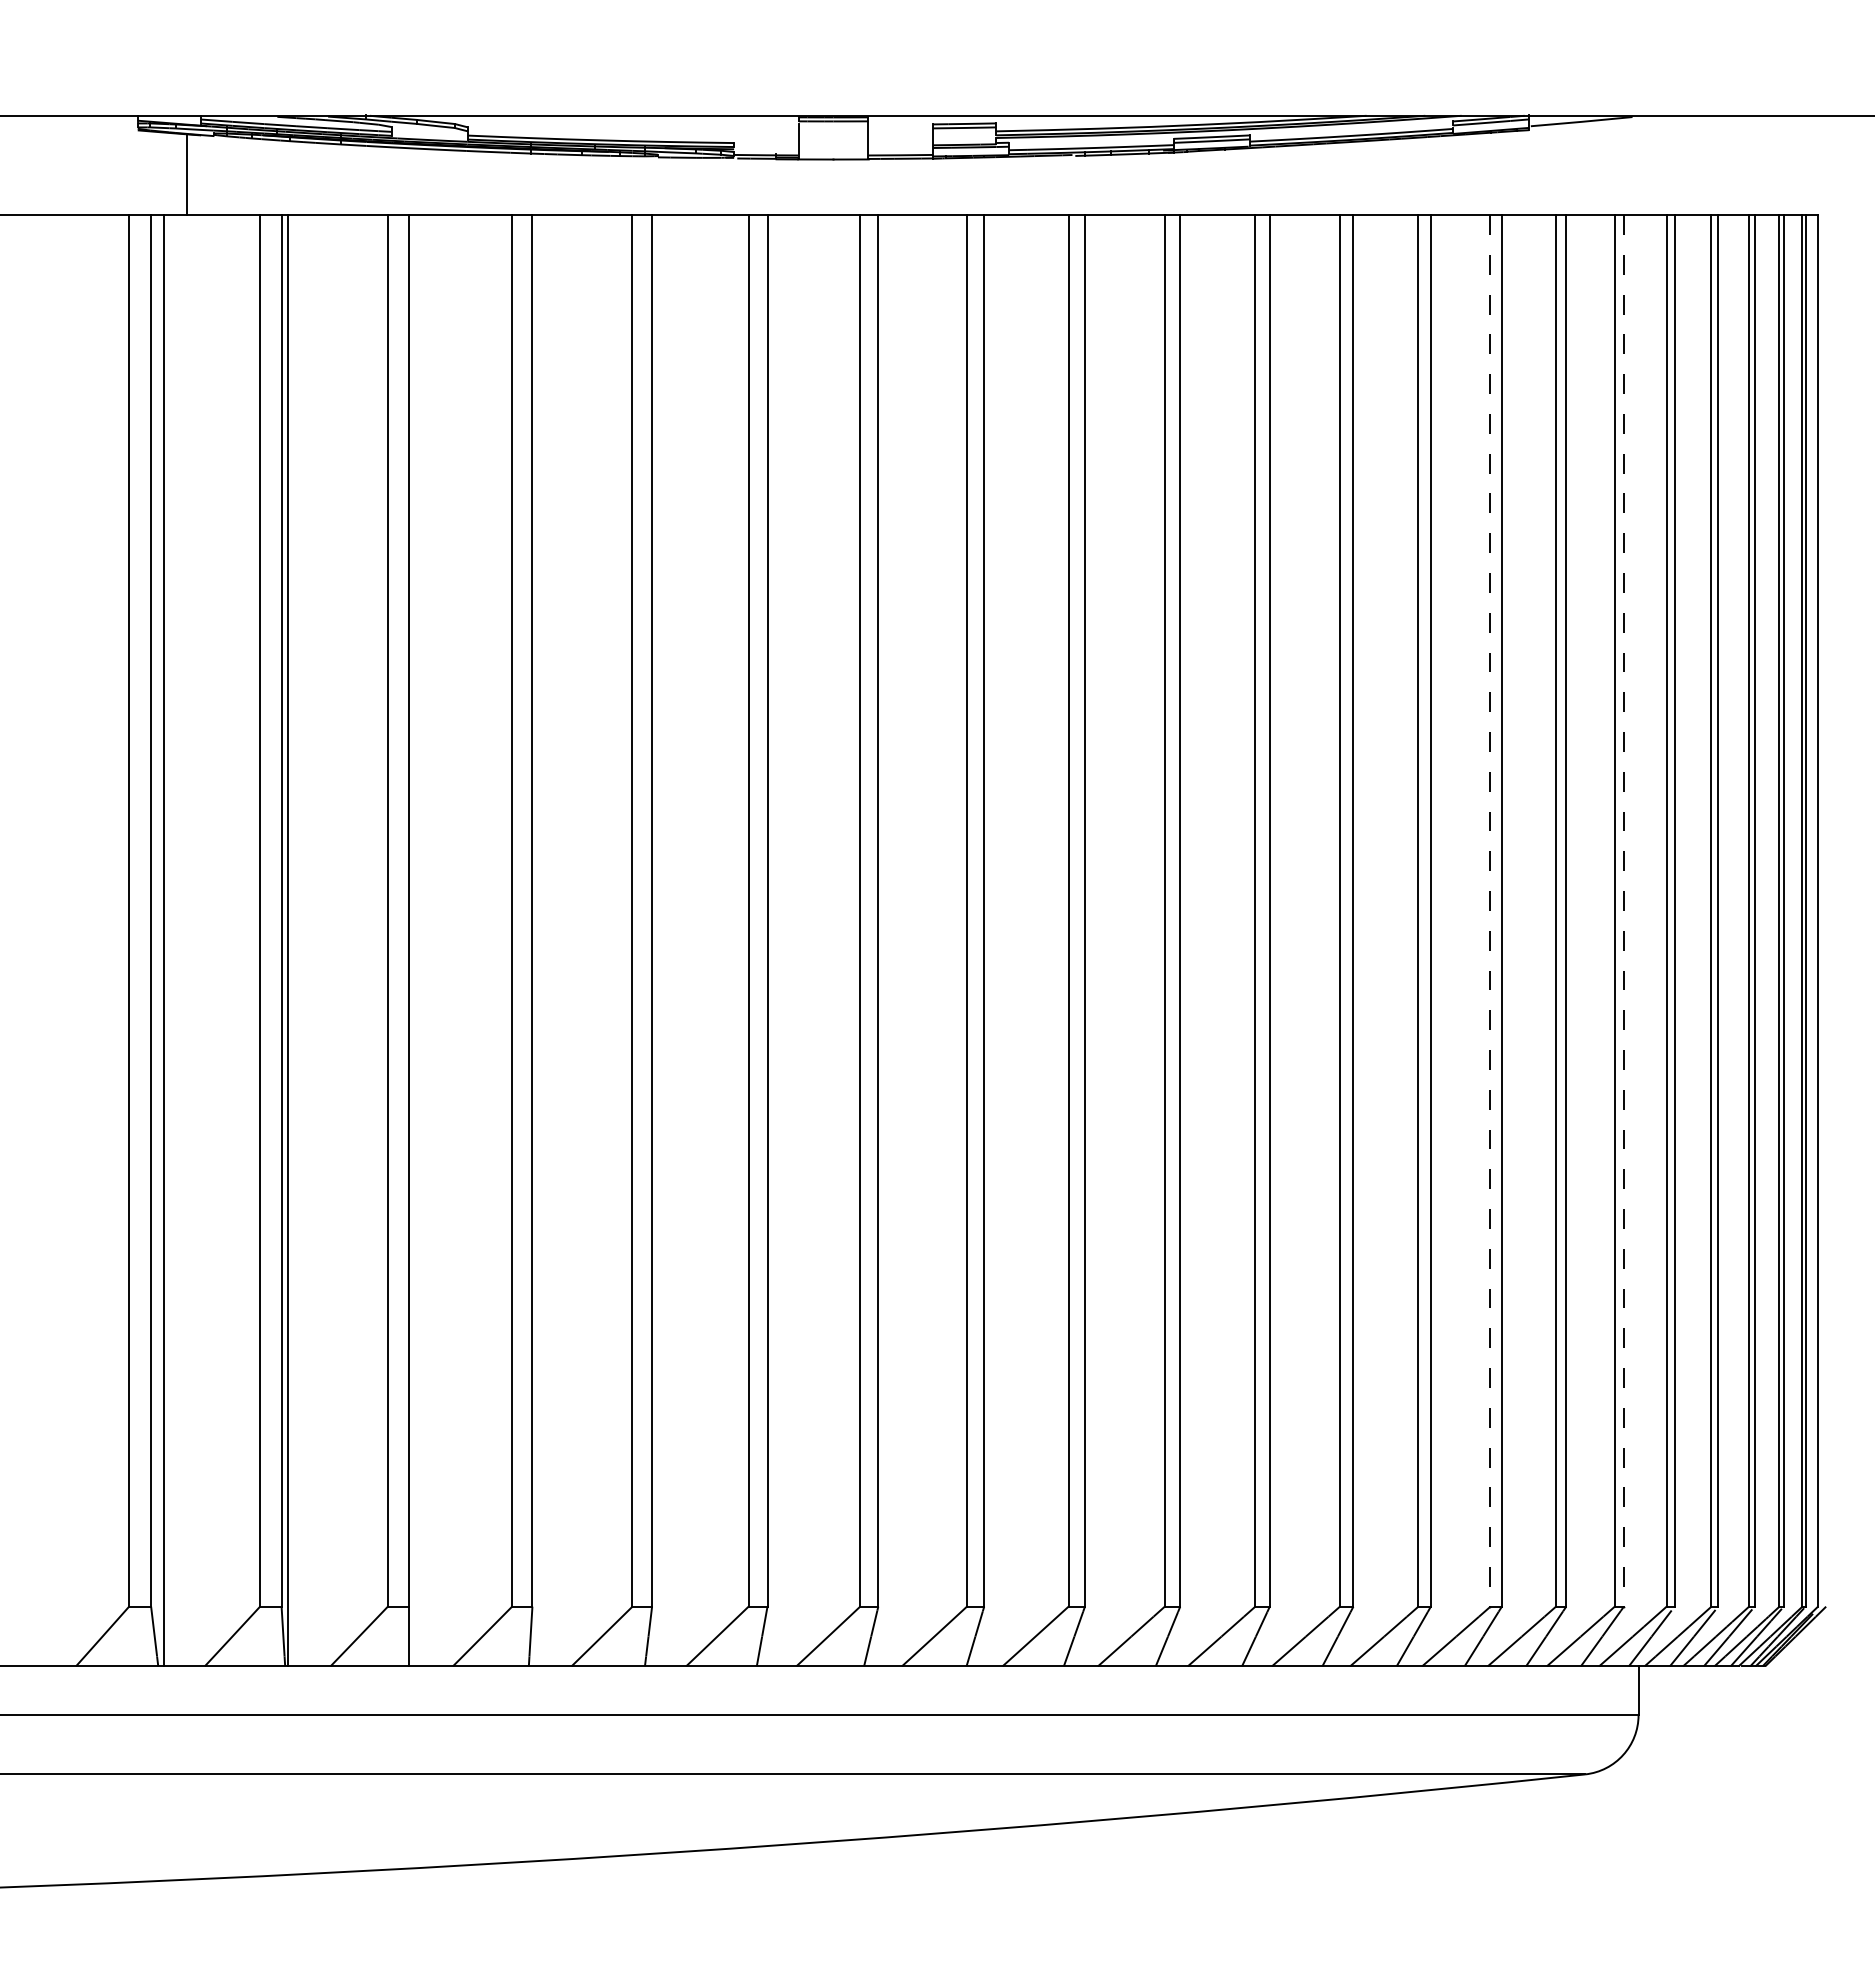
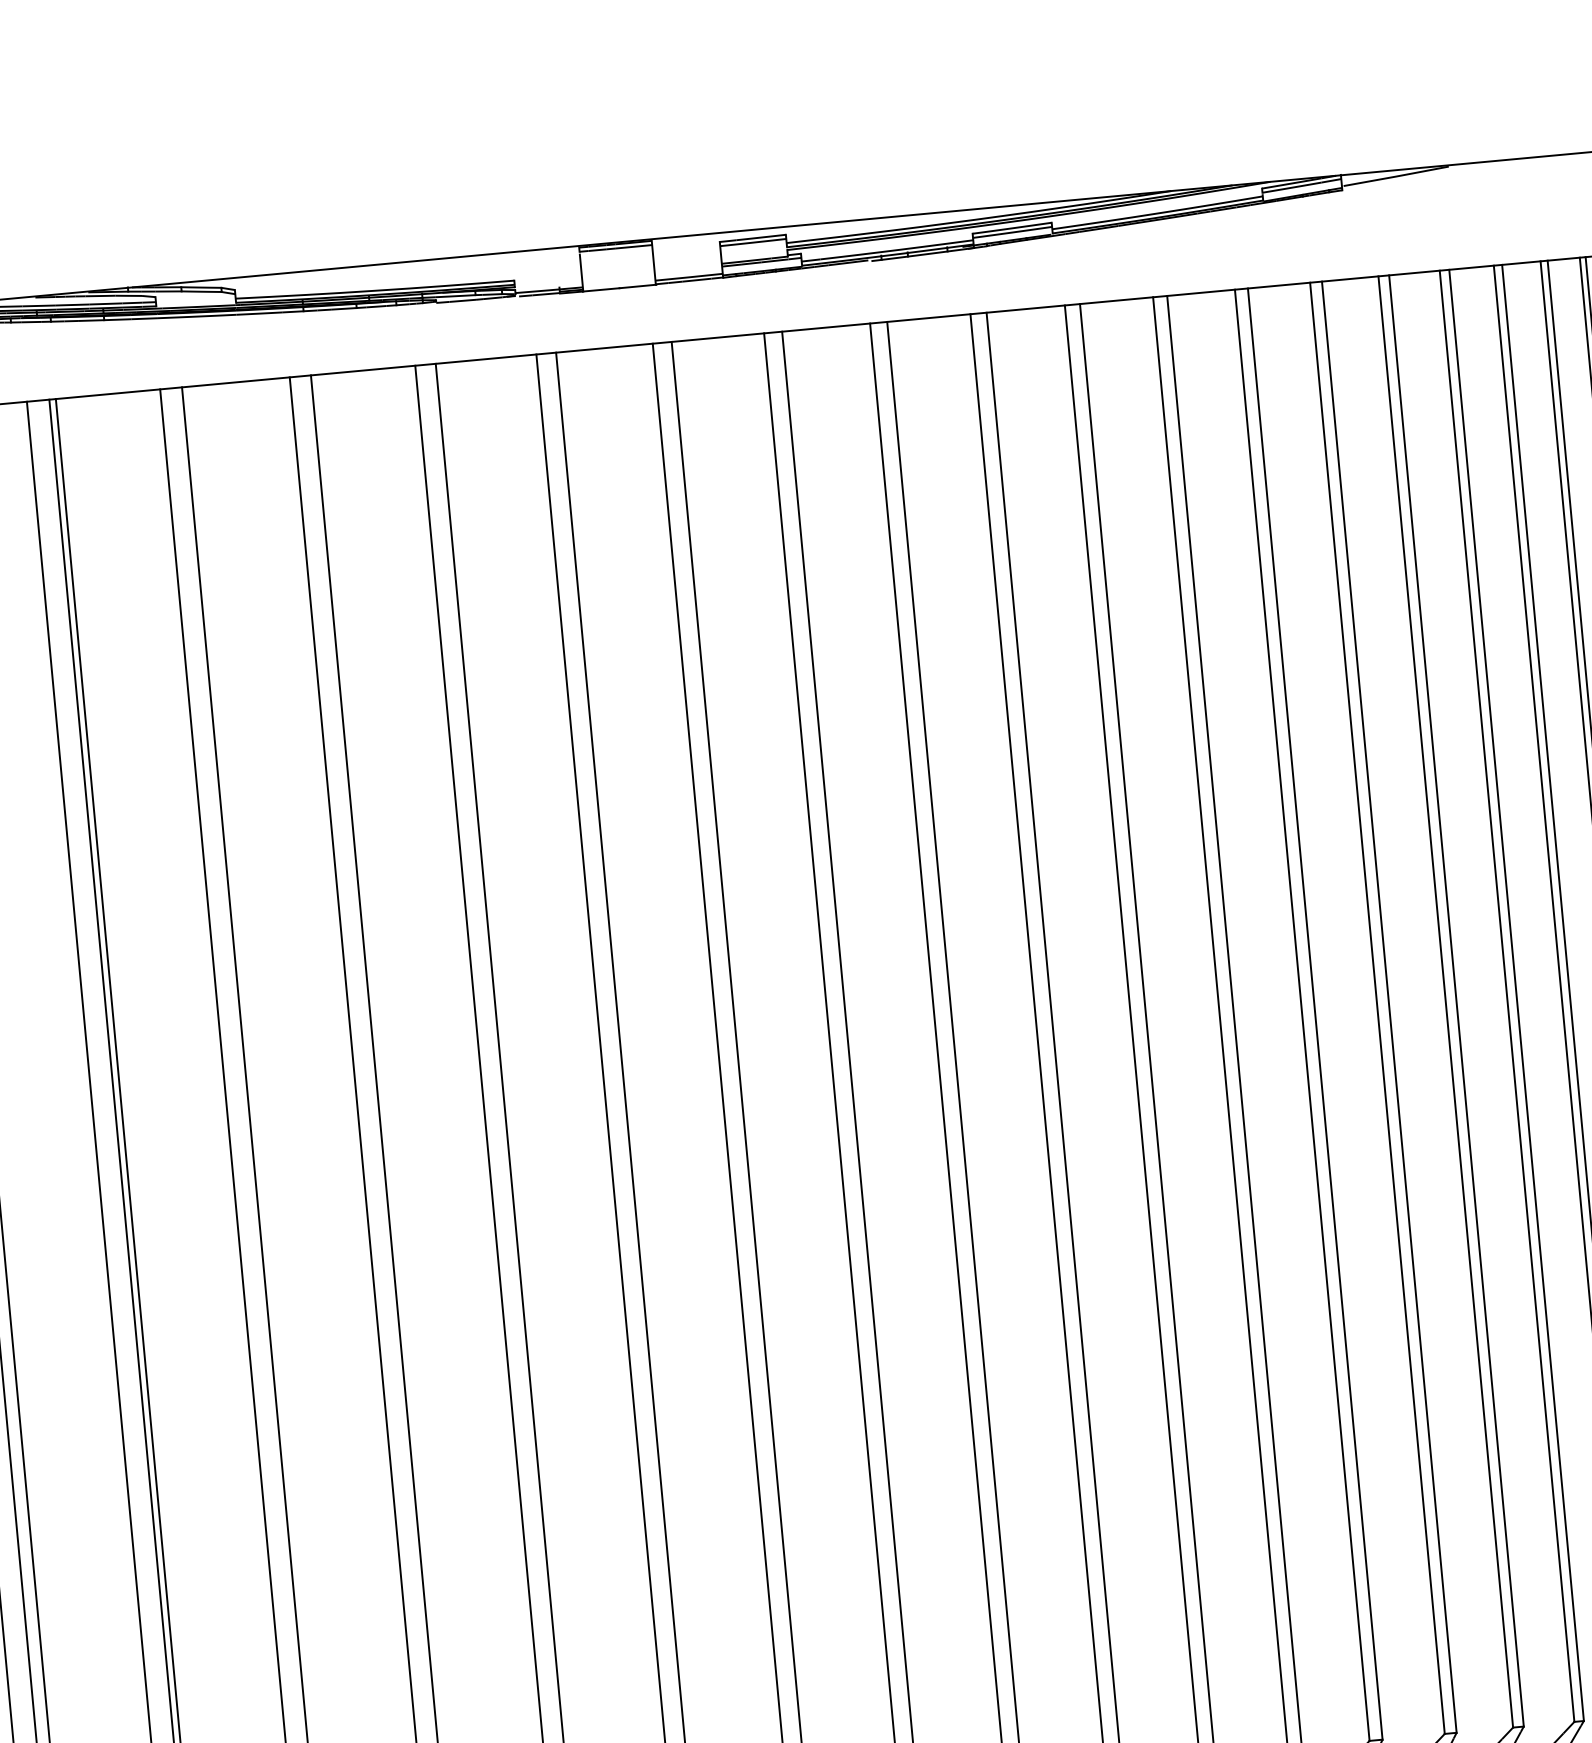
line: (1490, 910) -> (1377, 1007), dashed -> solid
line: (1623, 910) -> (1516, 995), dashed -> solid

